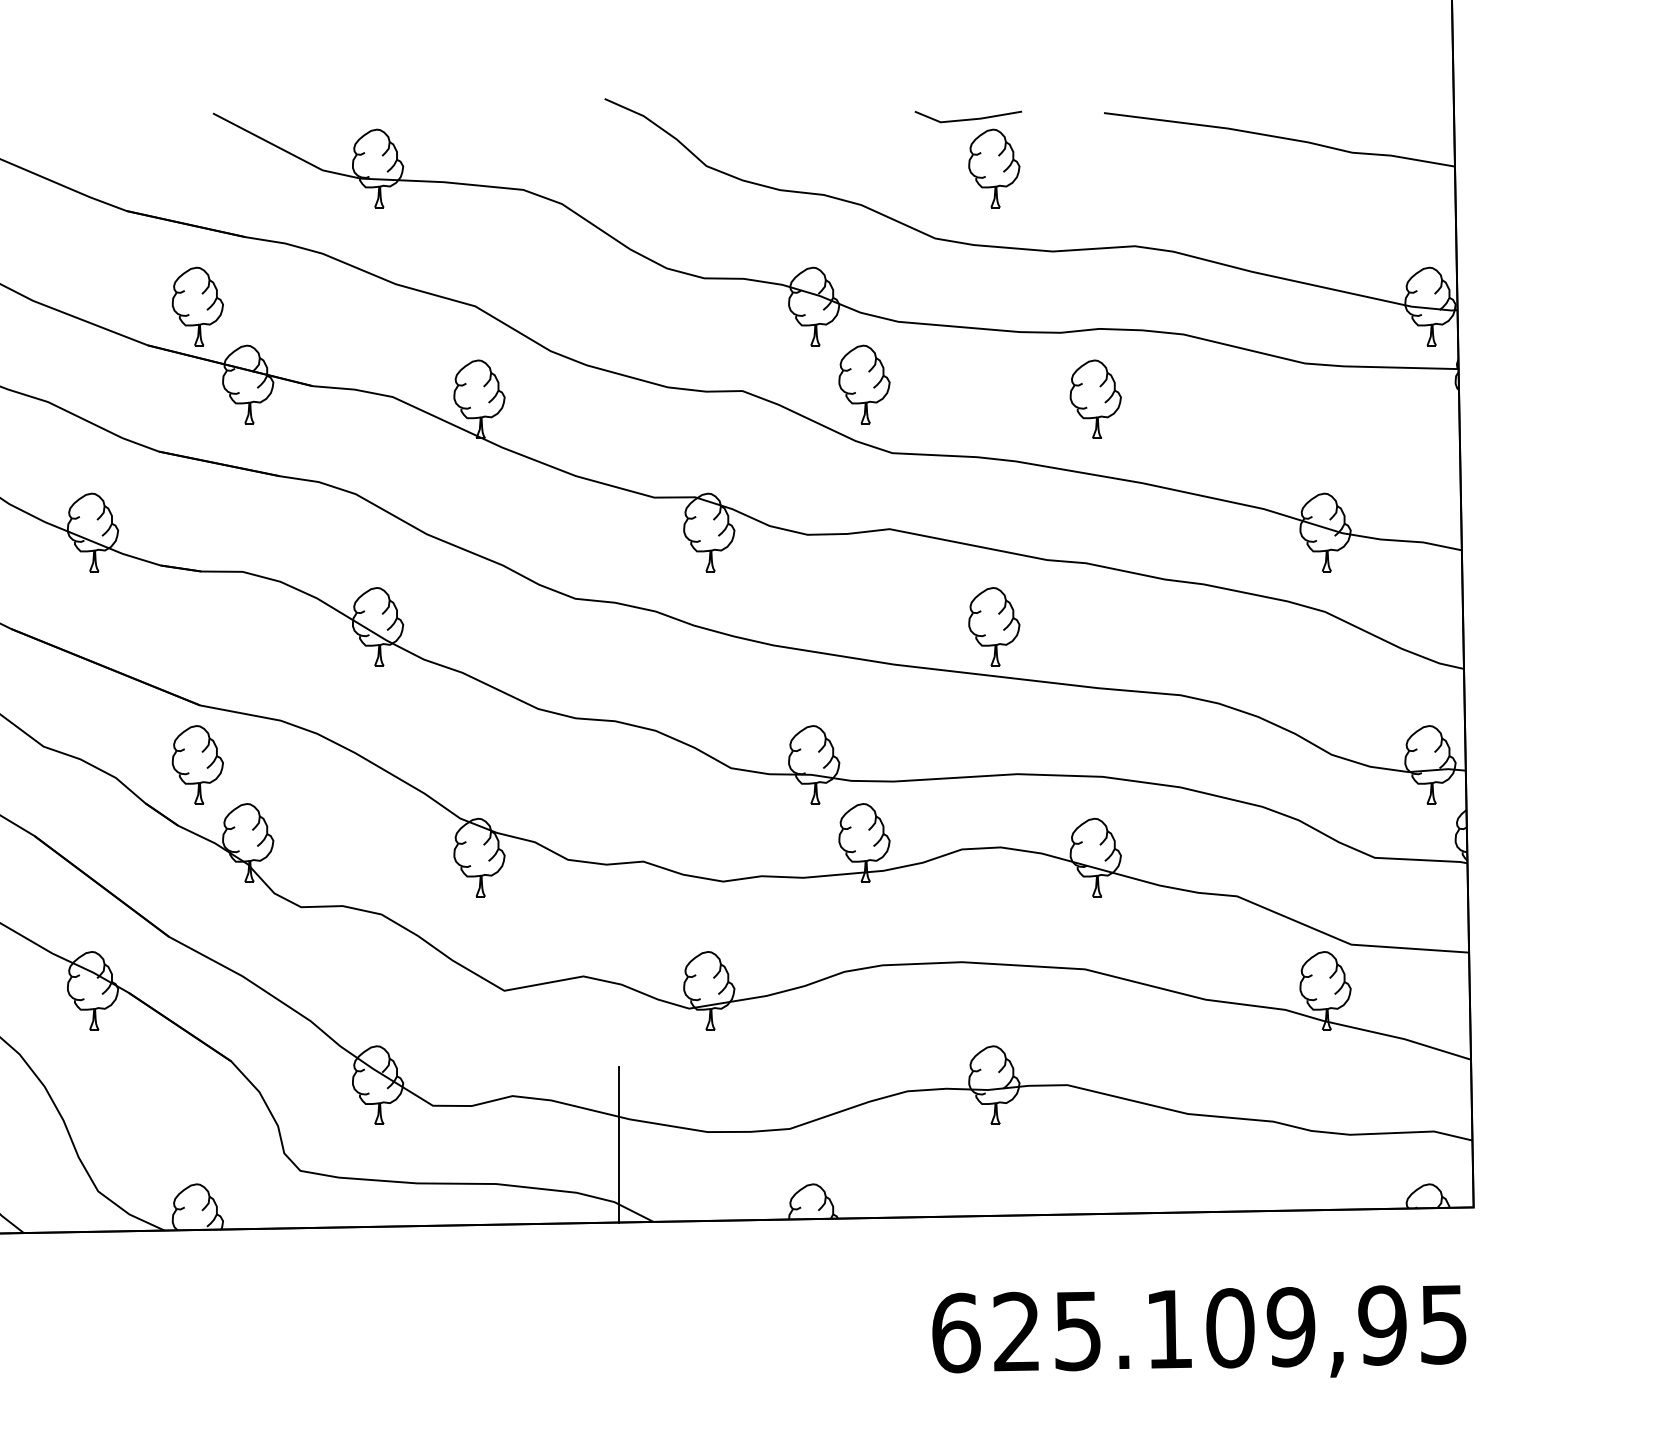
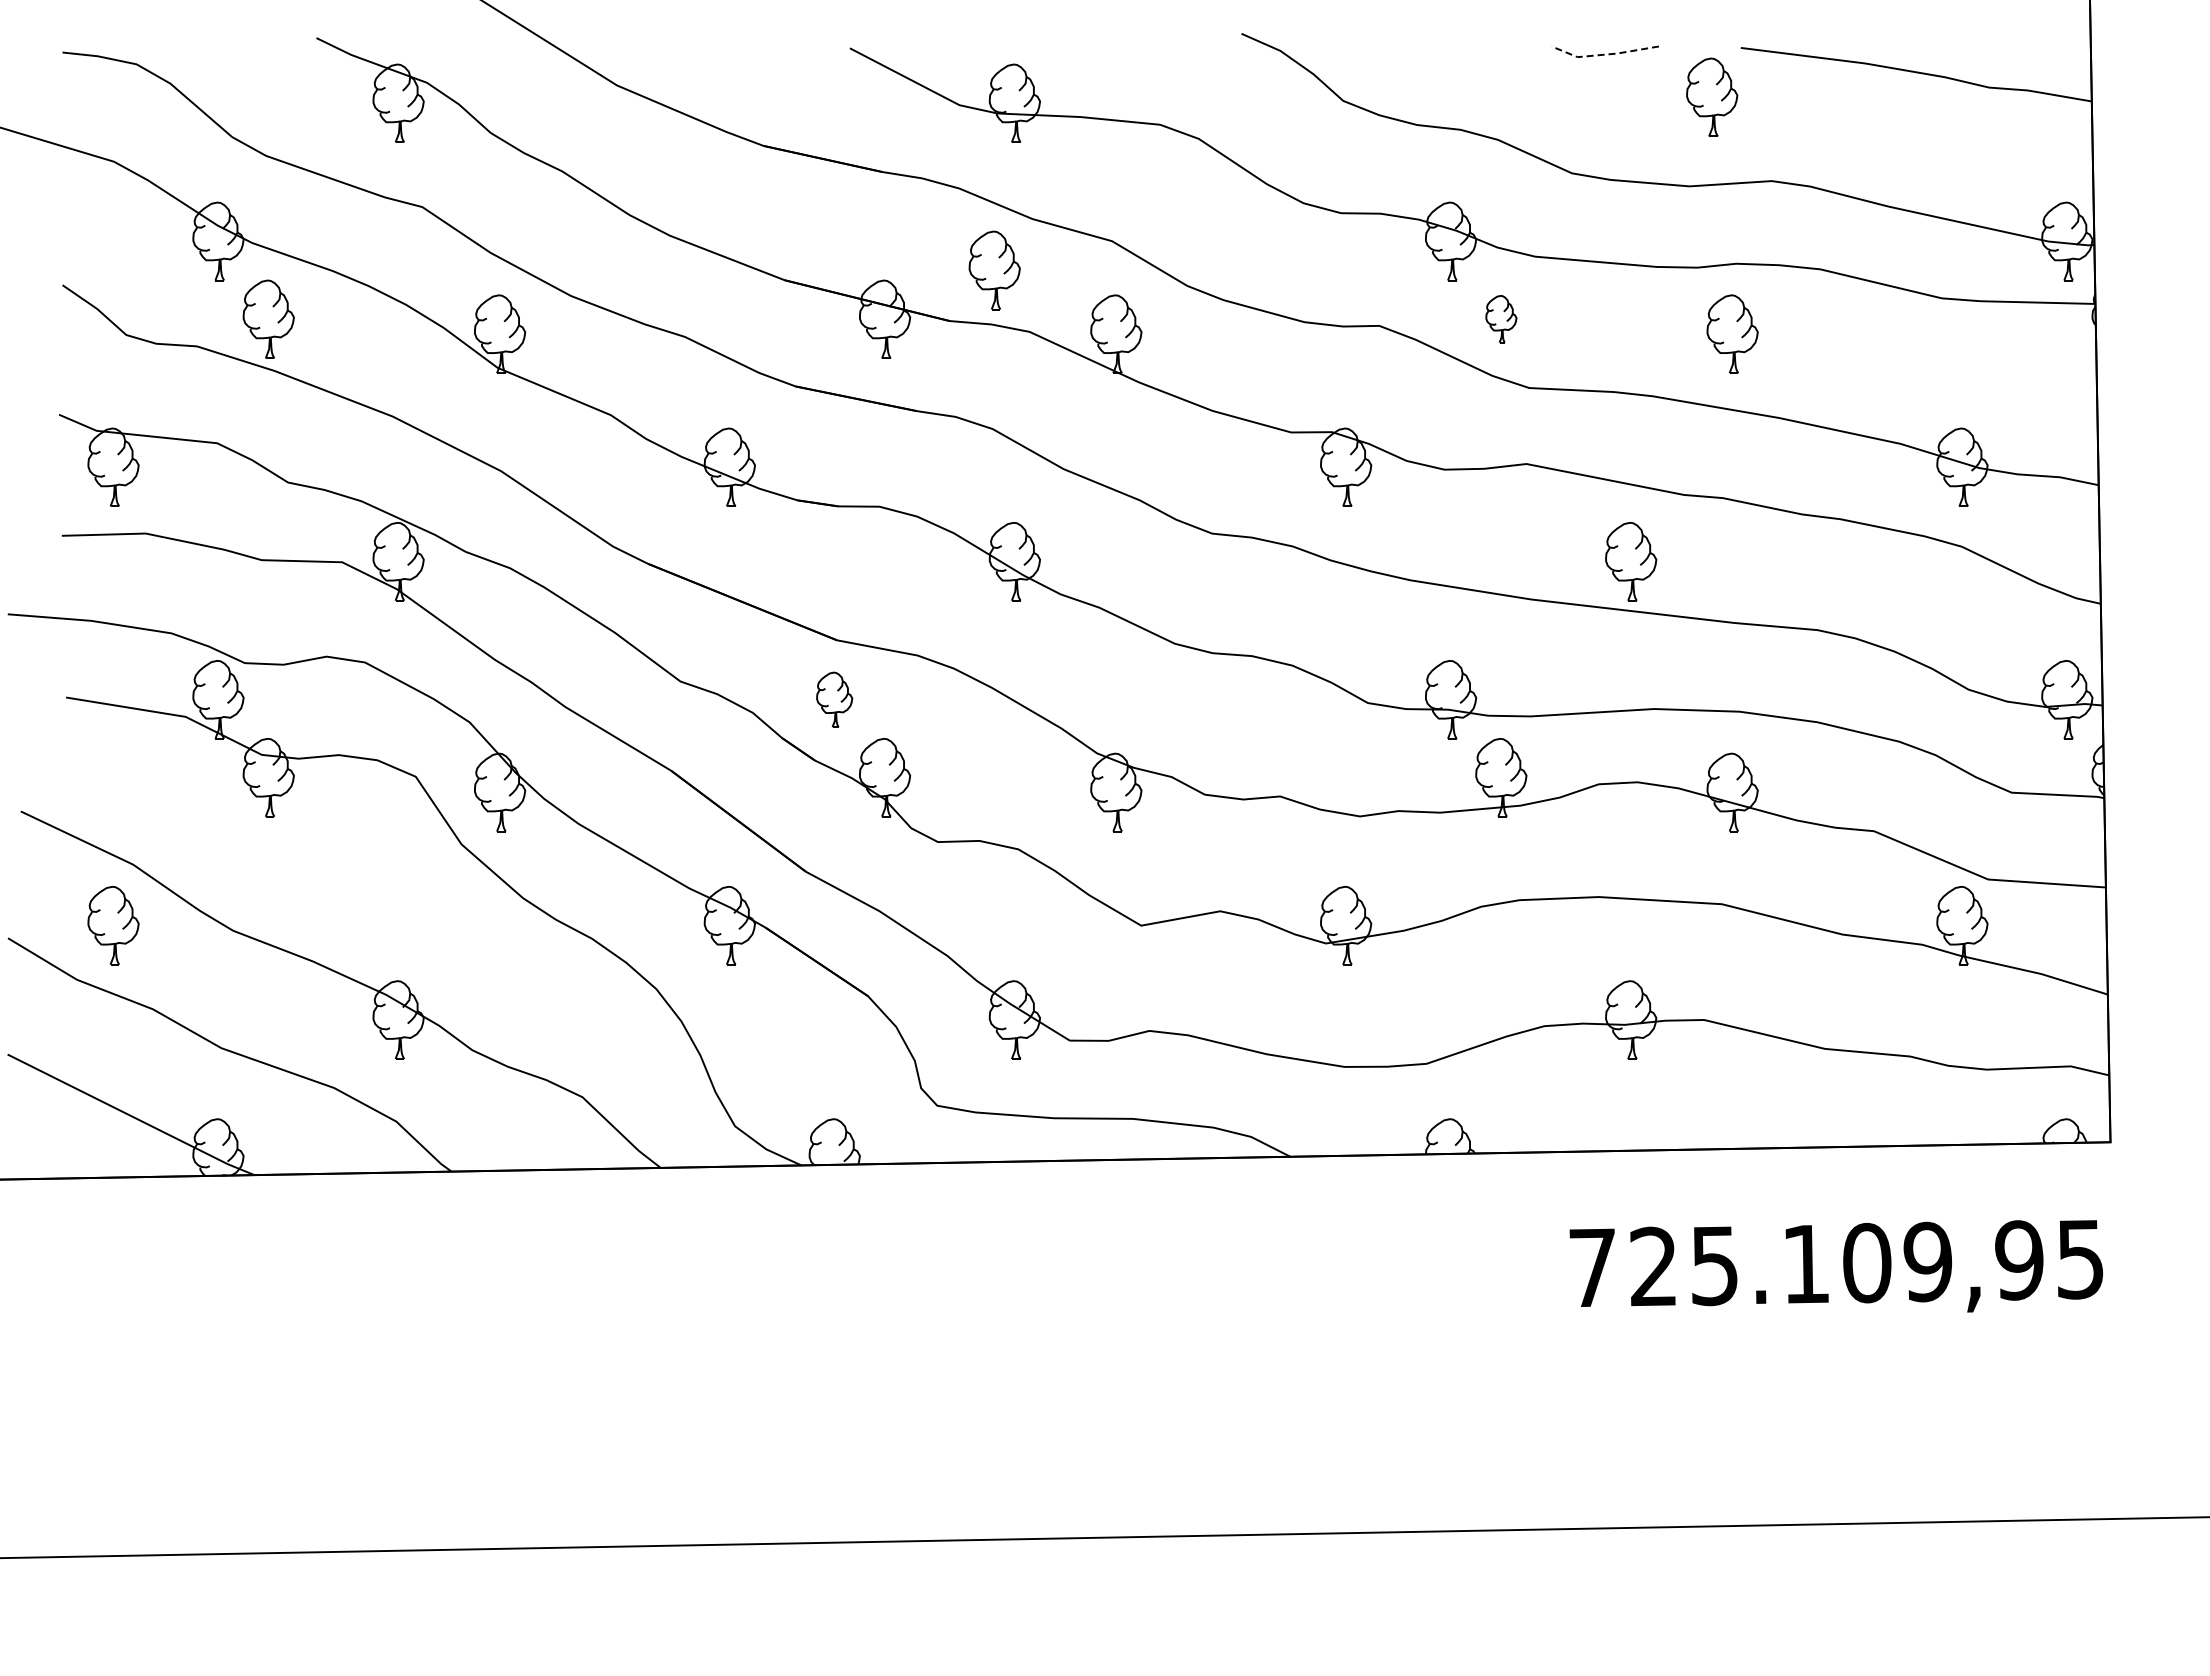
line: (967, 119) -> (1604, 54), solid -> dashed
part: (994, 167) -> (1712, 96), moved
part: (197, 306) -> (994, 270), moved
part: (864, 383) -> (1501, 318), size x0.6
part: (197, 764) -> (834, 699), size x0.7
line: (619, 1144) -> (1256, 1079), removed
text: (956, 1332) -> (1593, 1267), 625.109,95 -> 725.109,95

